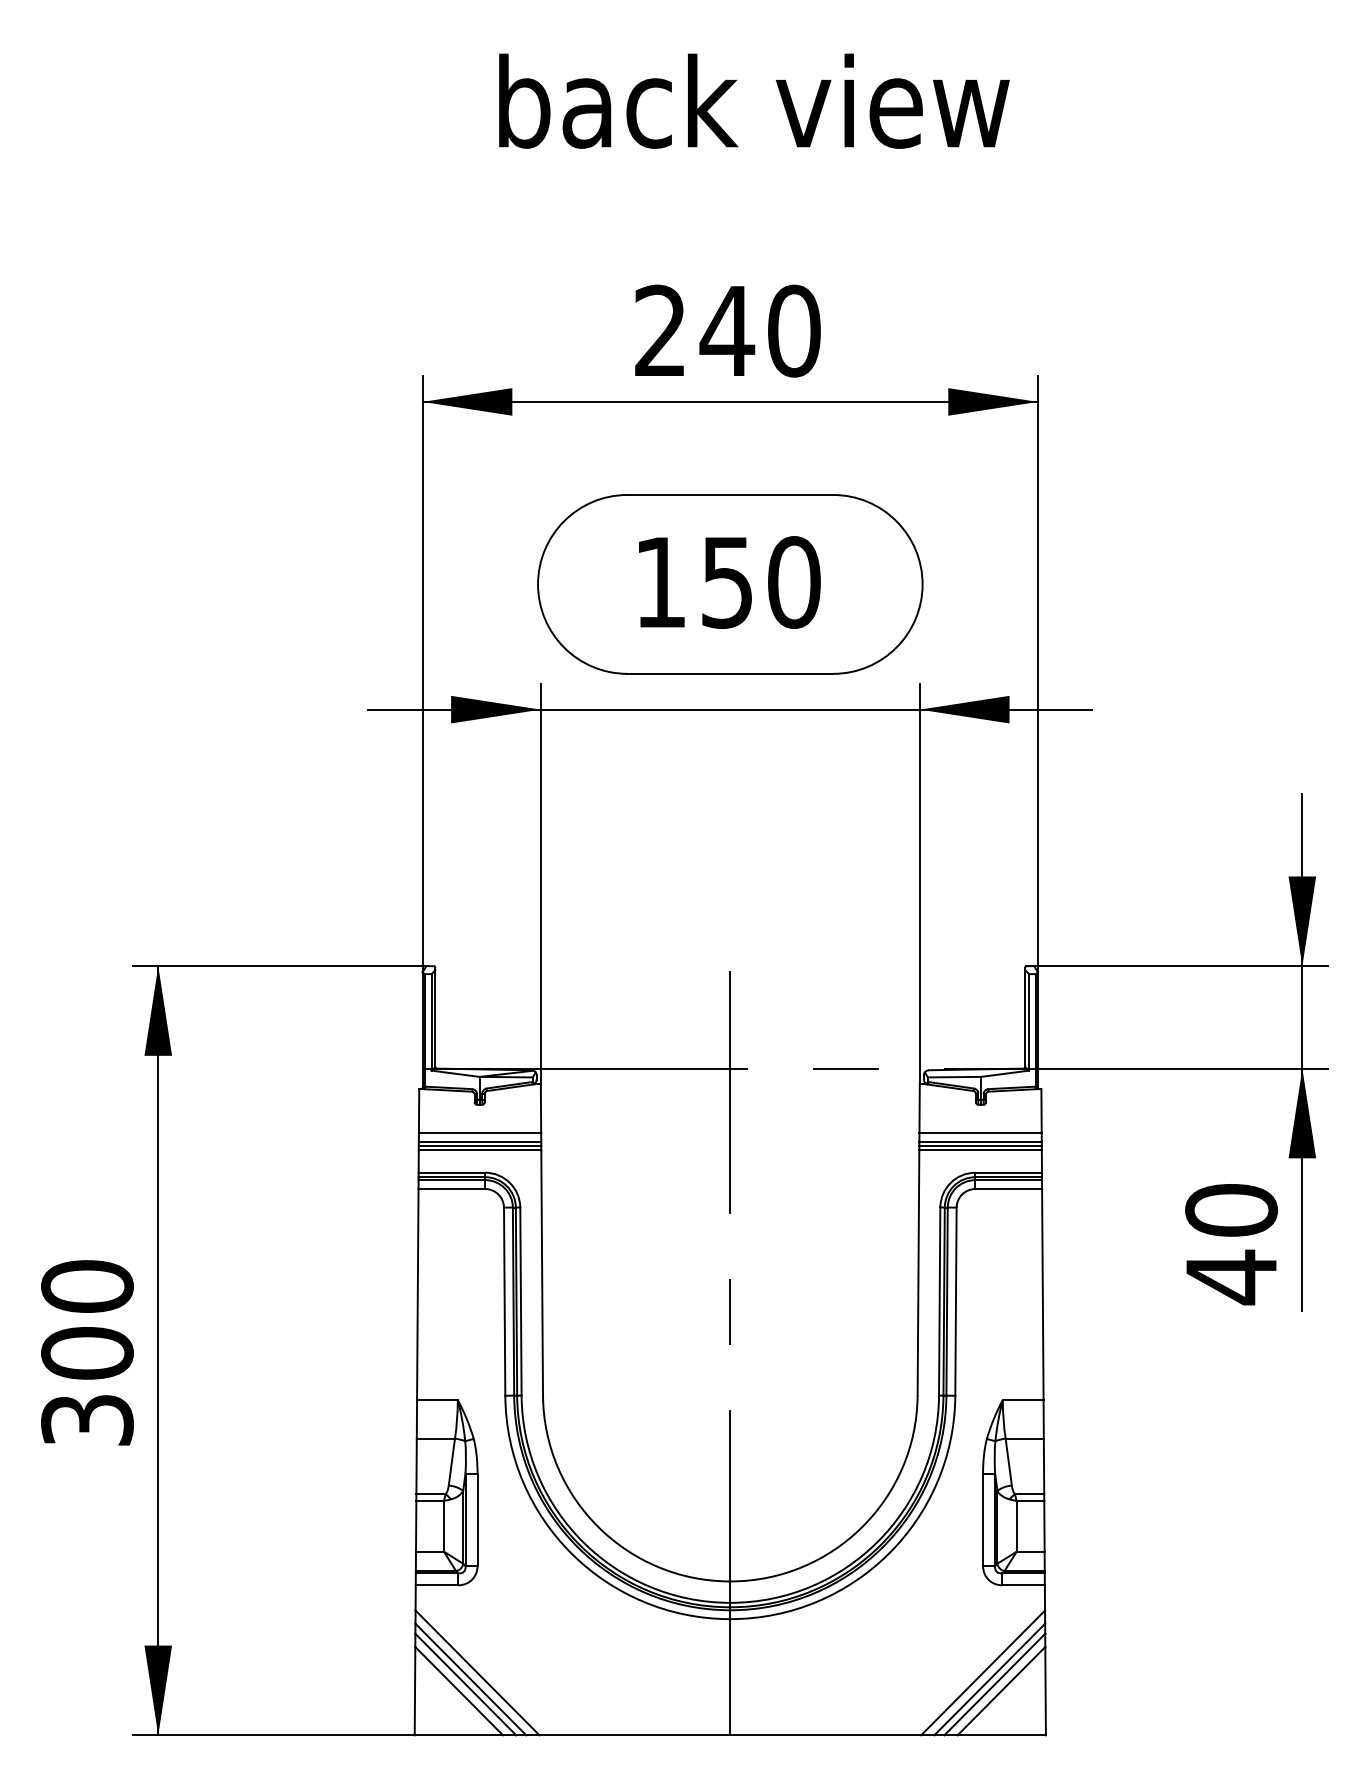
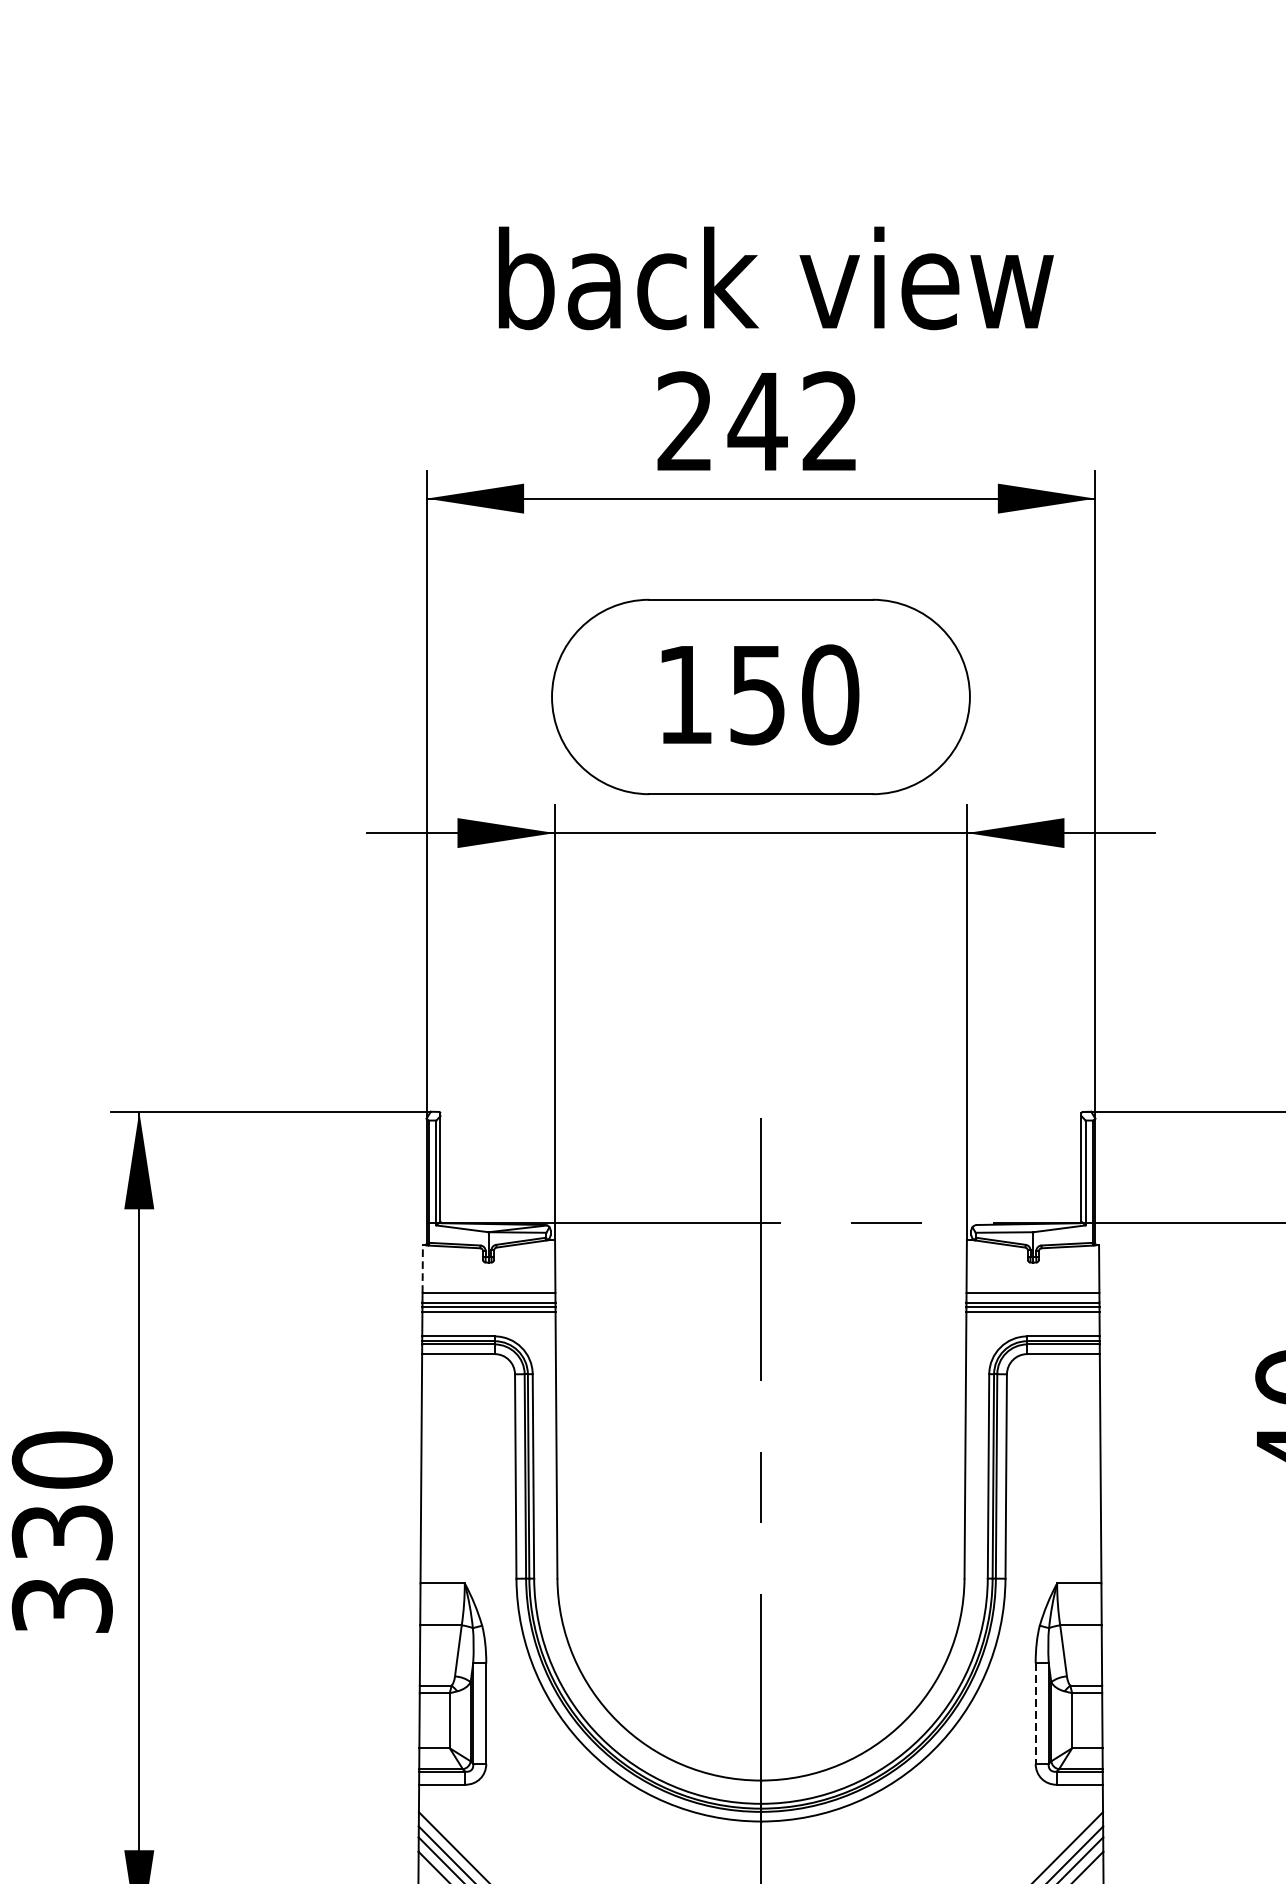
text: (754, 100) -> (776, 277), moved
text: (794, 330) -> (830, 421), 240 -> 242
line: (419, 1110) -> (423, 1268), solid -> dashed
text: (87, 1353) -> (62, 1532), 300 -> 330
line: (983, 1520) -> (1036, 1714), solid -> dashed

